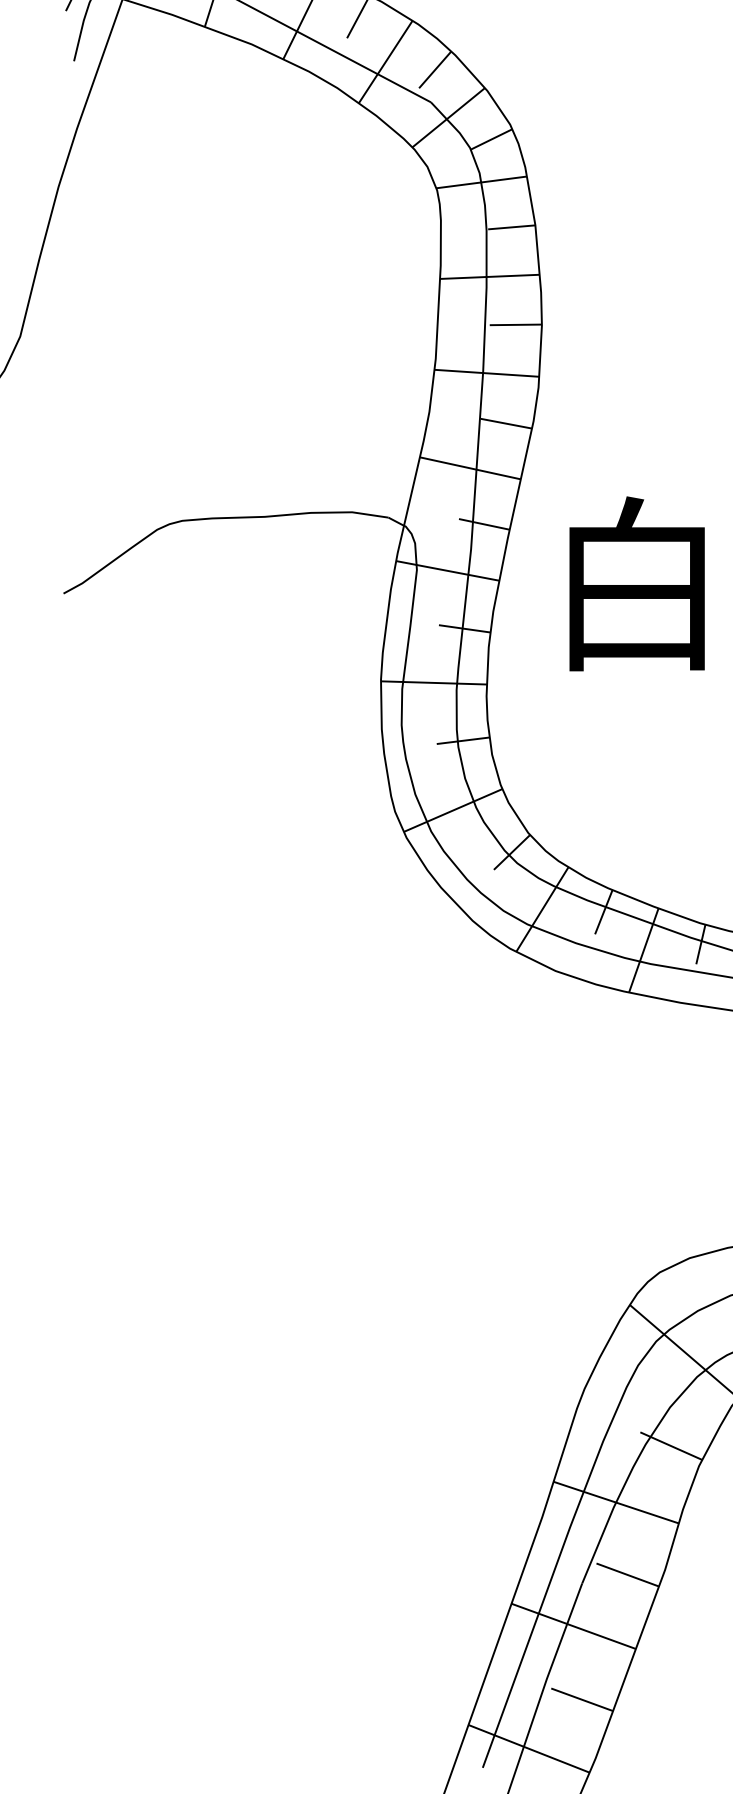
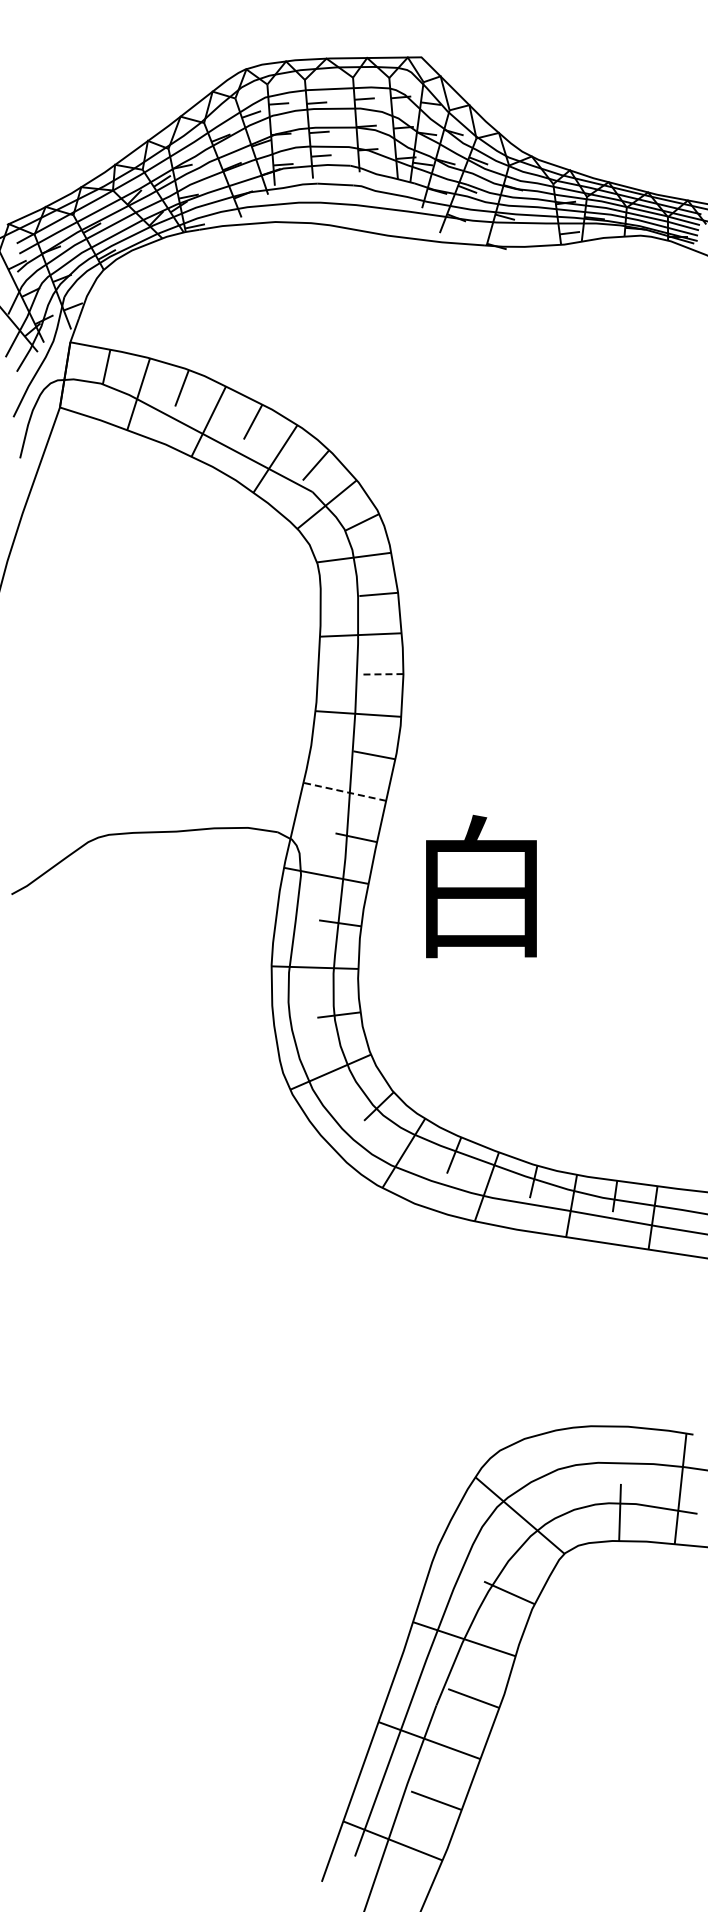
line: (515, 325) -> (381, 674), solid -> dashed
line: (469, 467) -> (344, 791), solid -> dashed

